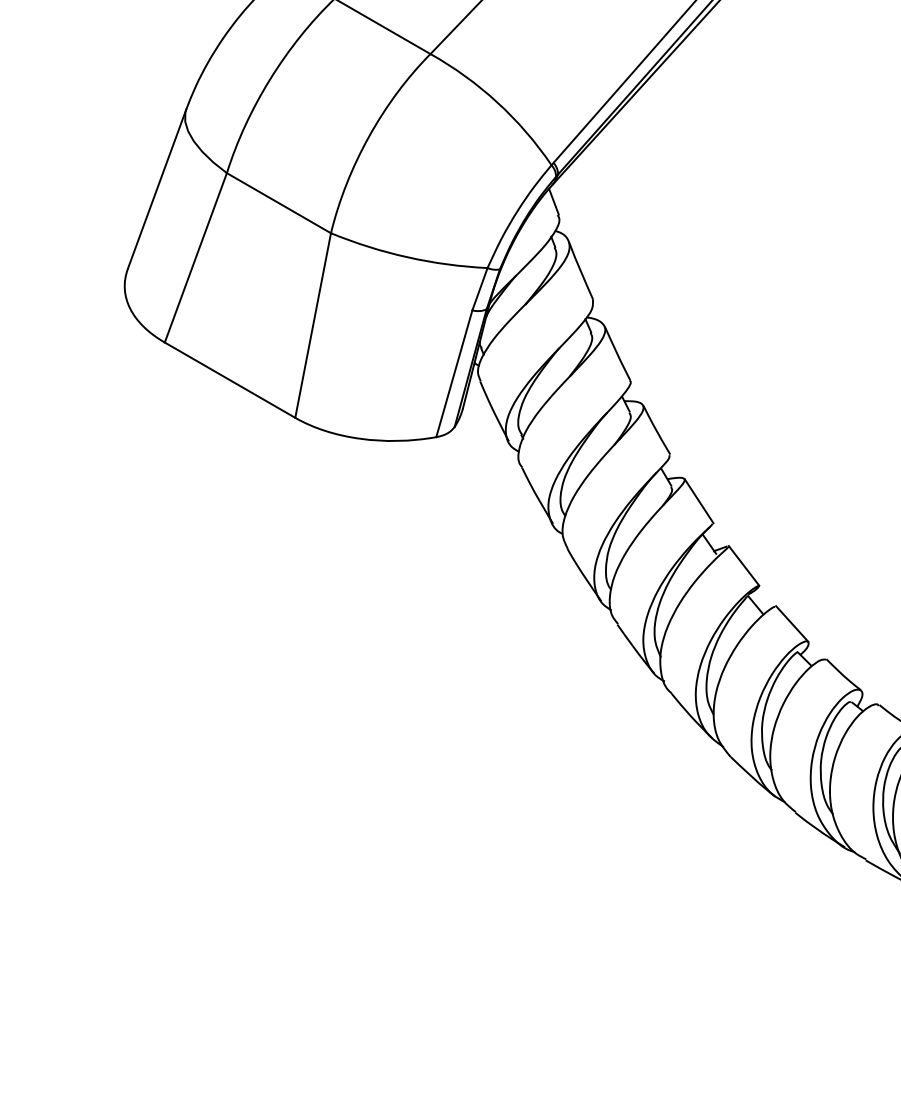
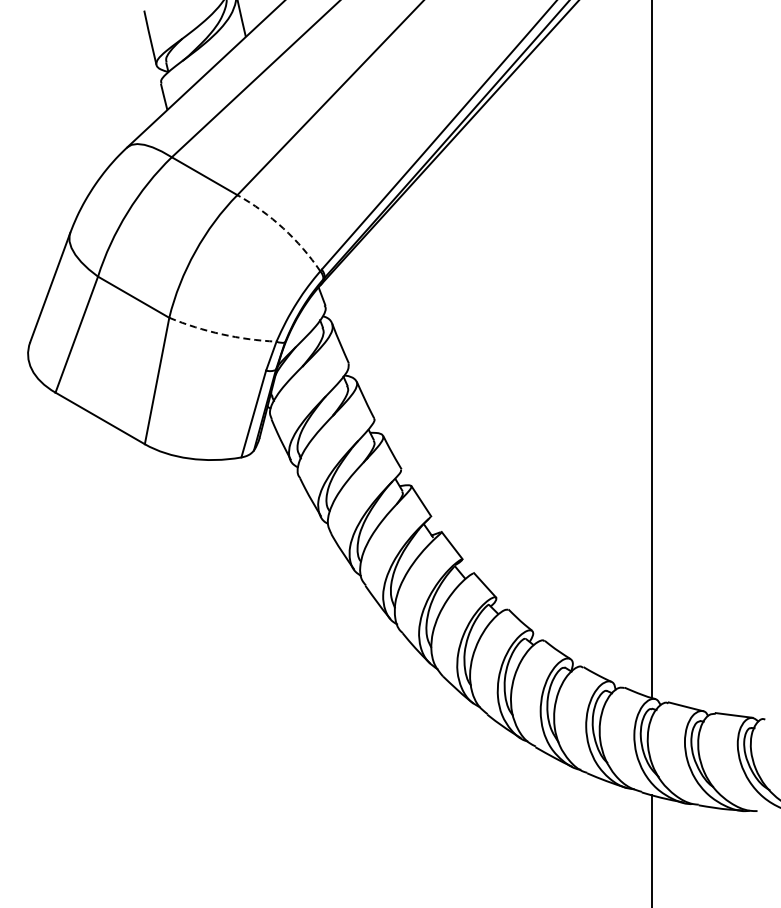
arc: (497, 102) -> (283, 228), solid -> dashed
arc: (407, 257) -> (221, 334), solid -> dashed

